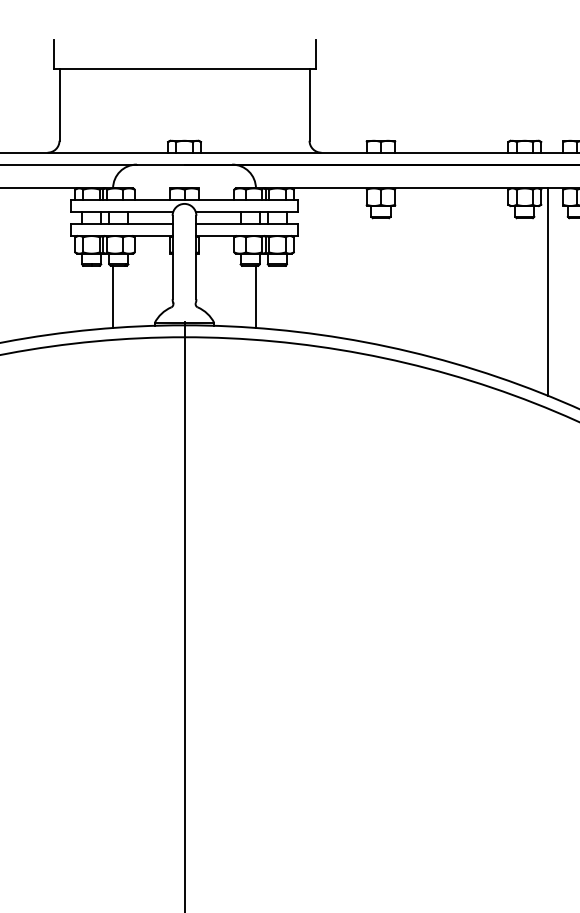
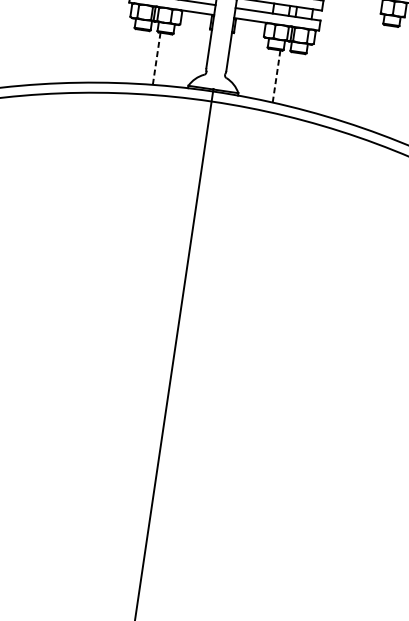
line: (255, 296) -> (276, 76), solid -> dashed
line: (113, 297) -> (156, 59), solid -> dashed

